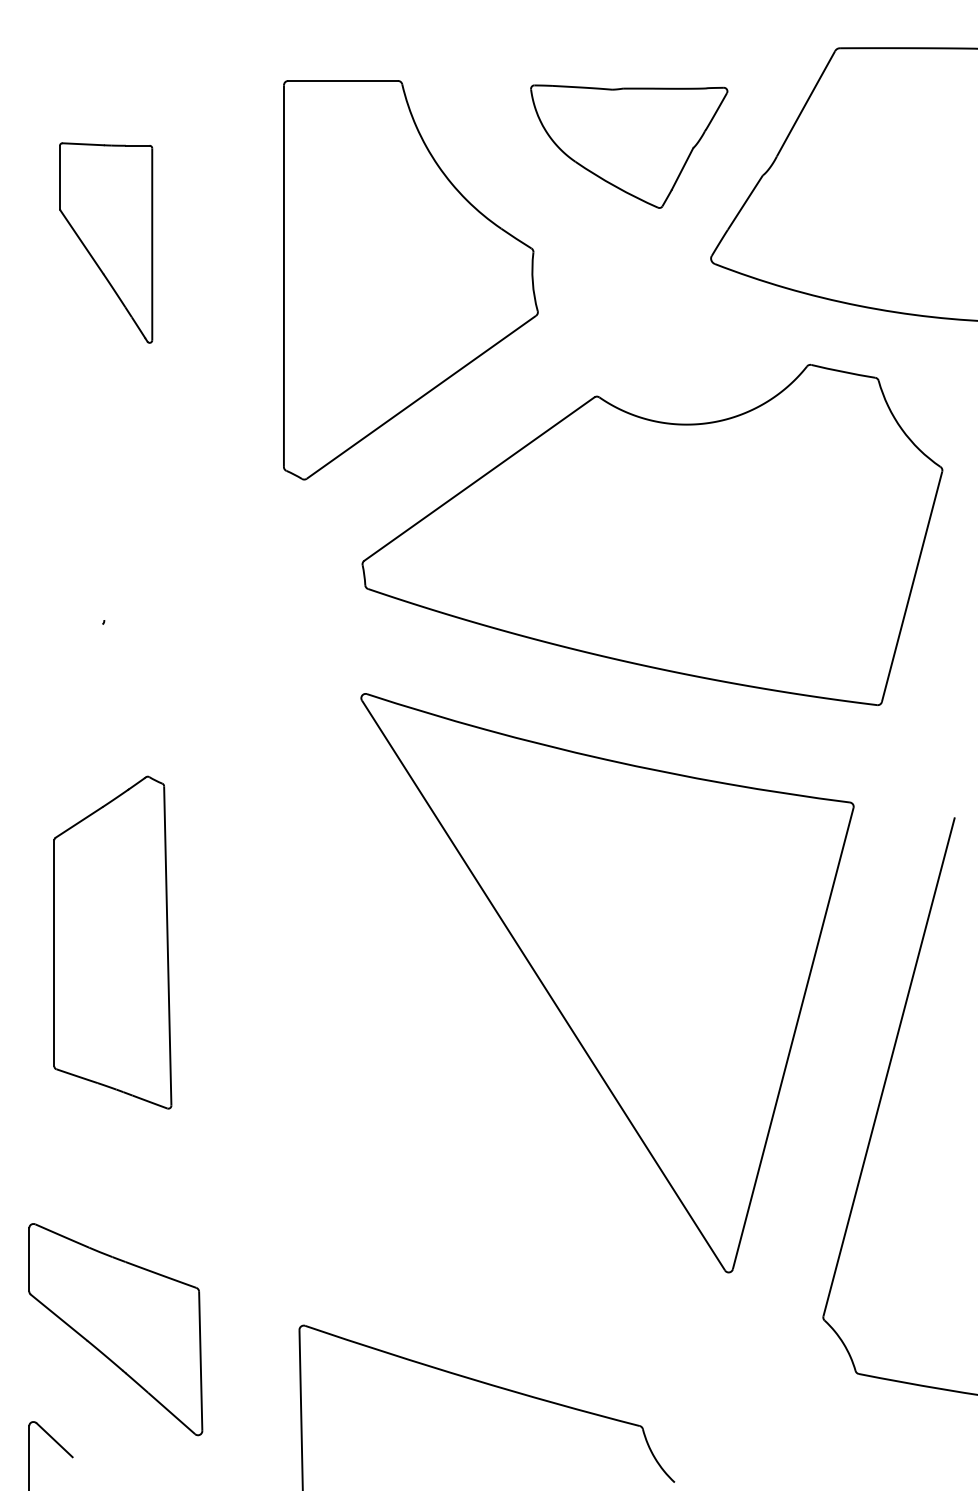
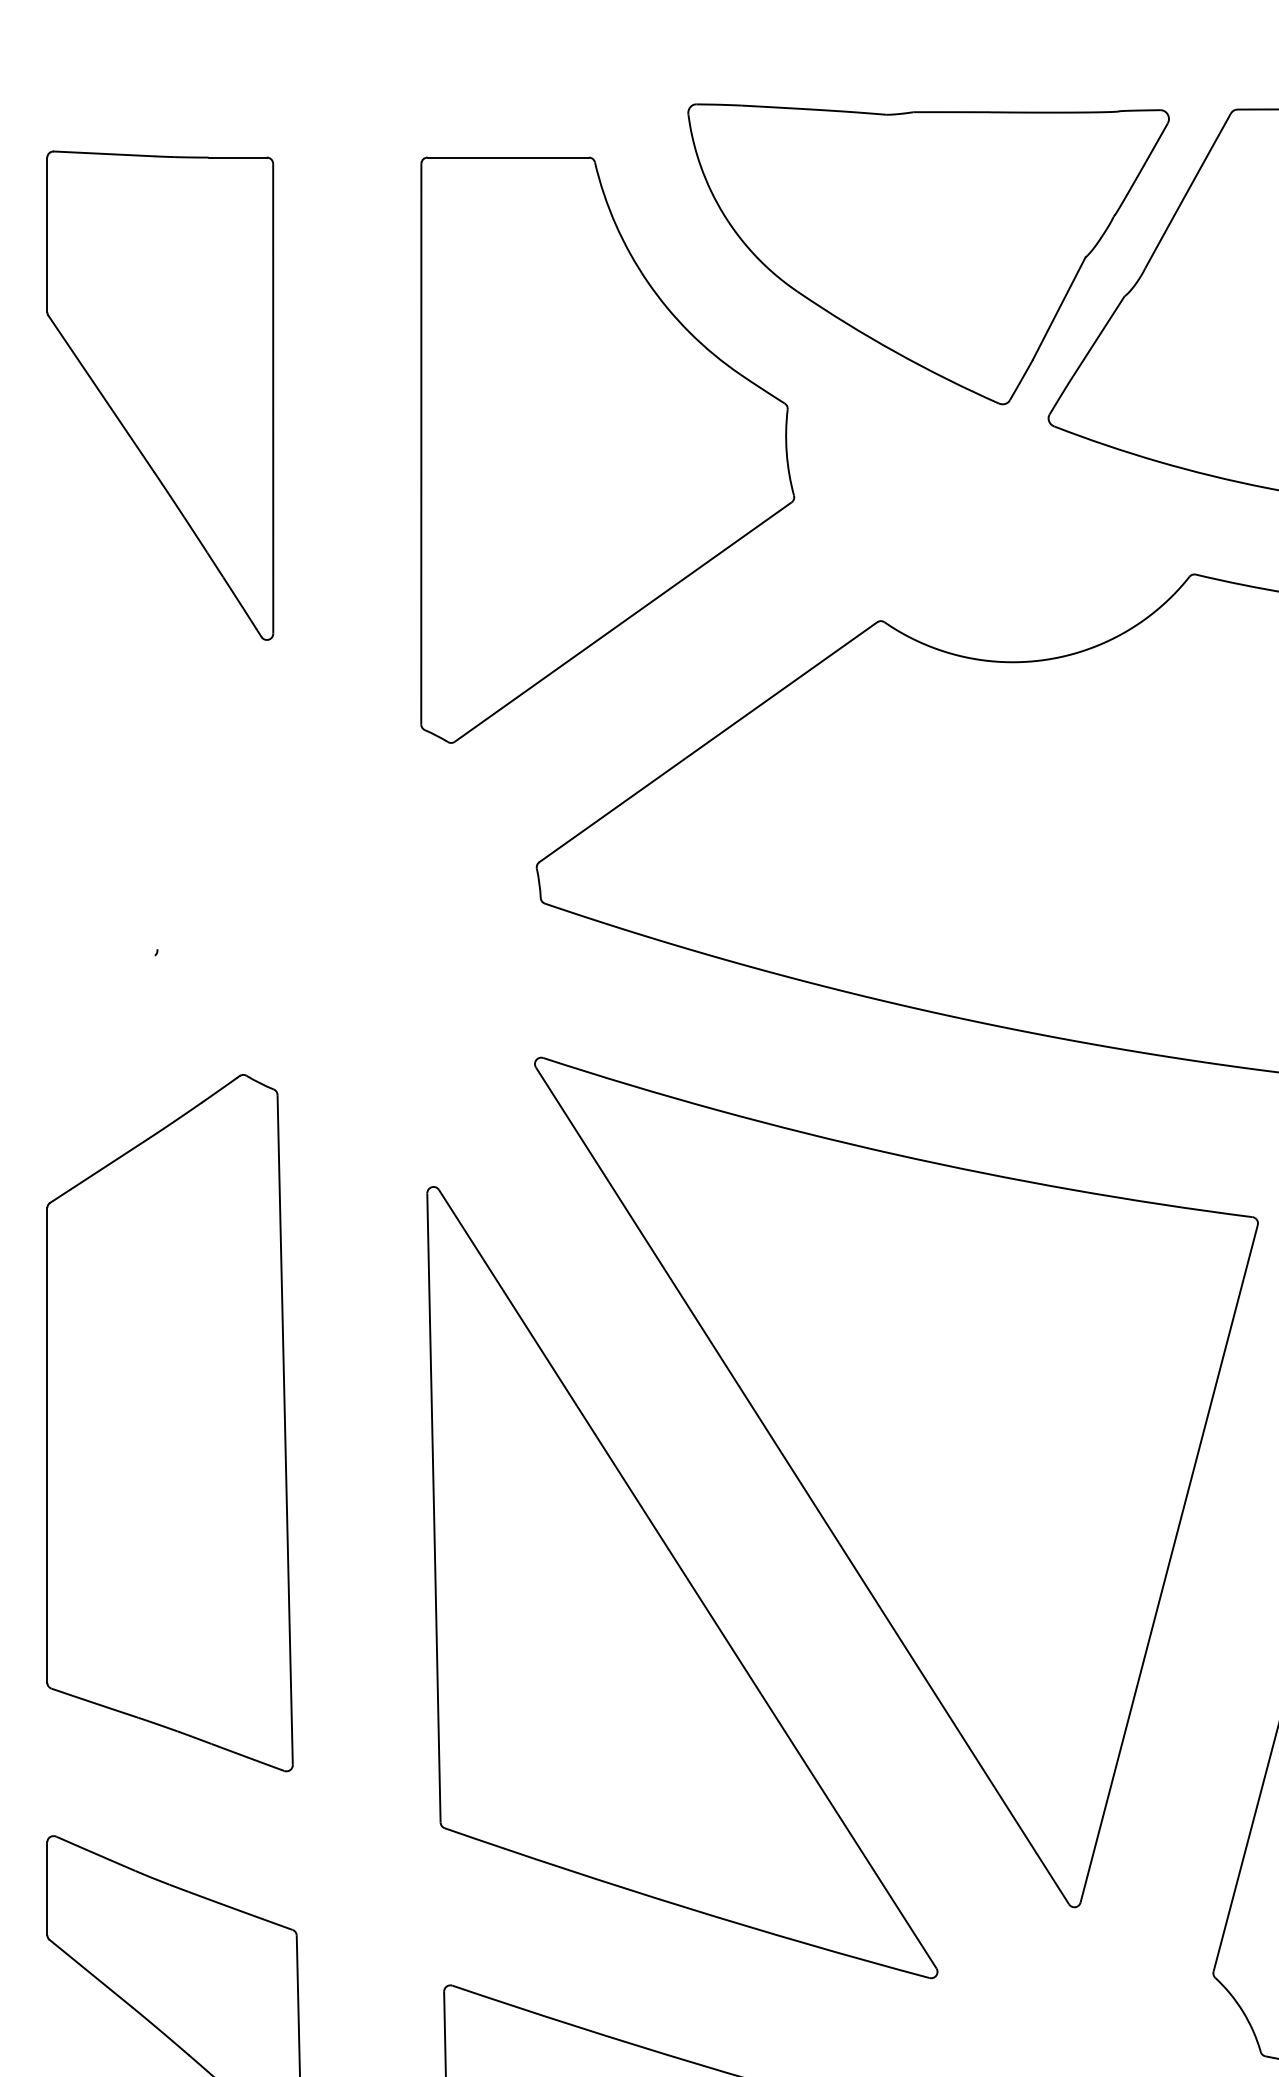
part: (628, 146) -> (927, 253), size x1.67
part: (105, 242) -> (159, 394), size x1.67
part: (112, 942) -> (169, 1422), size x1.43
part: (461, 1051) -> (682, 1582), added

